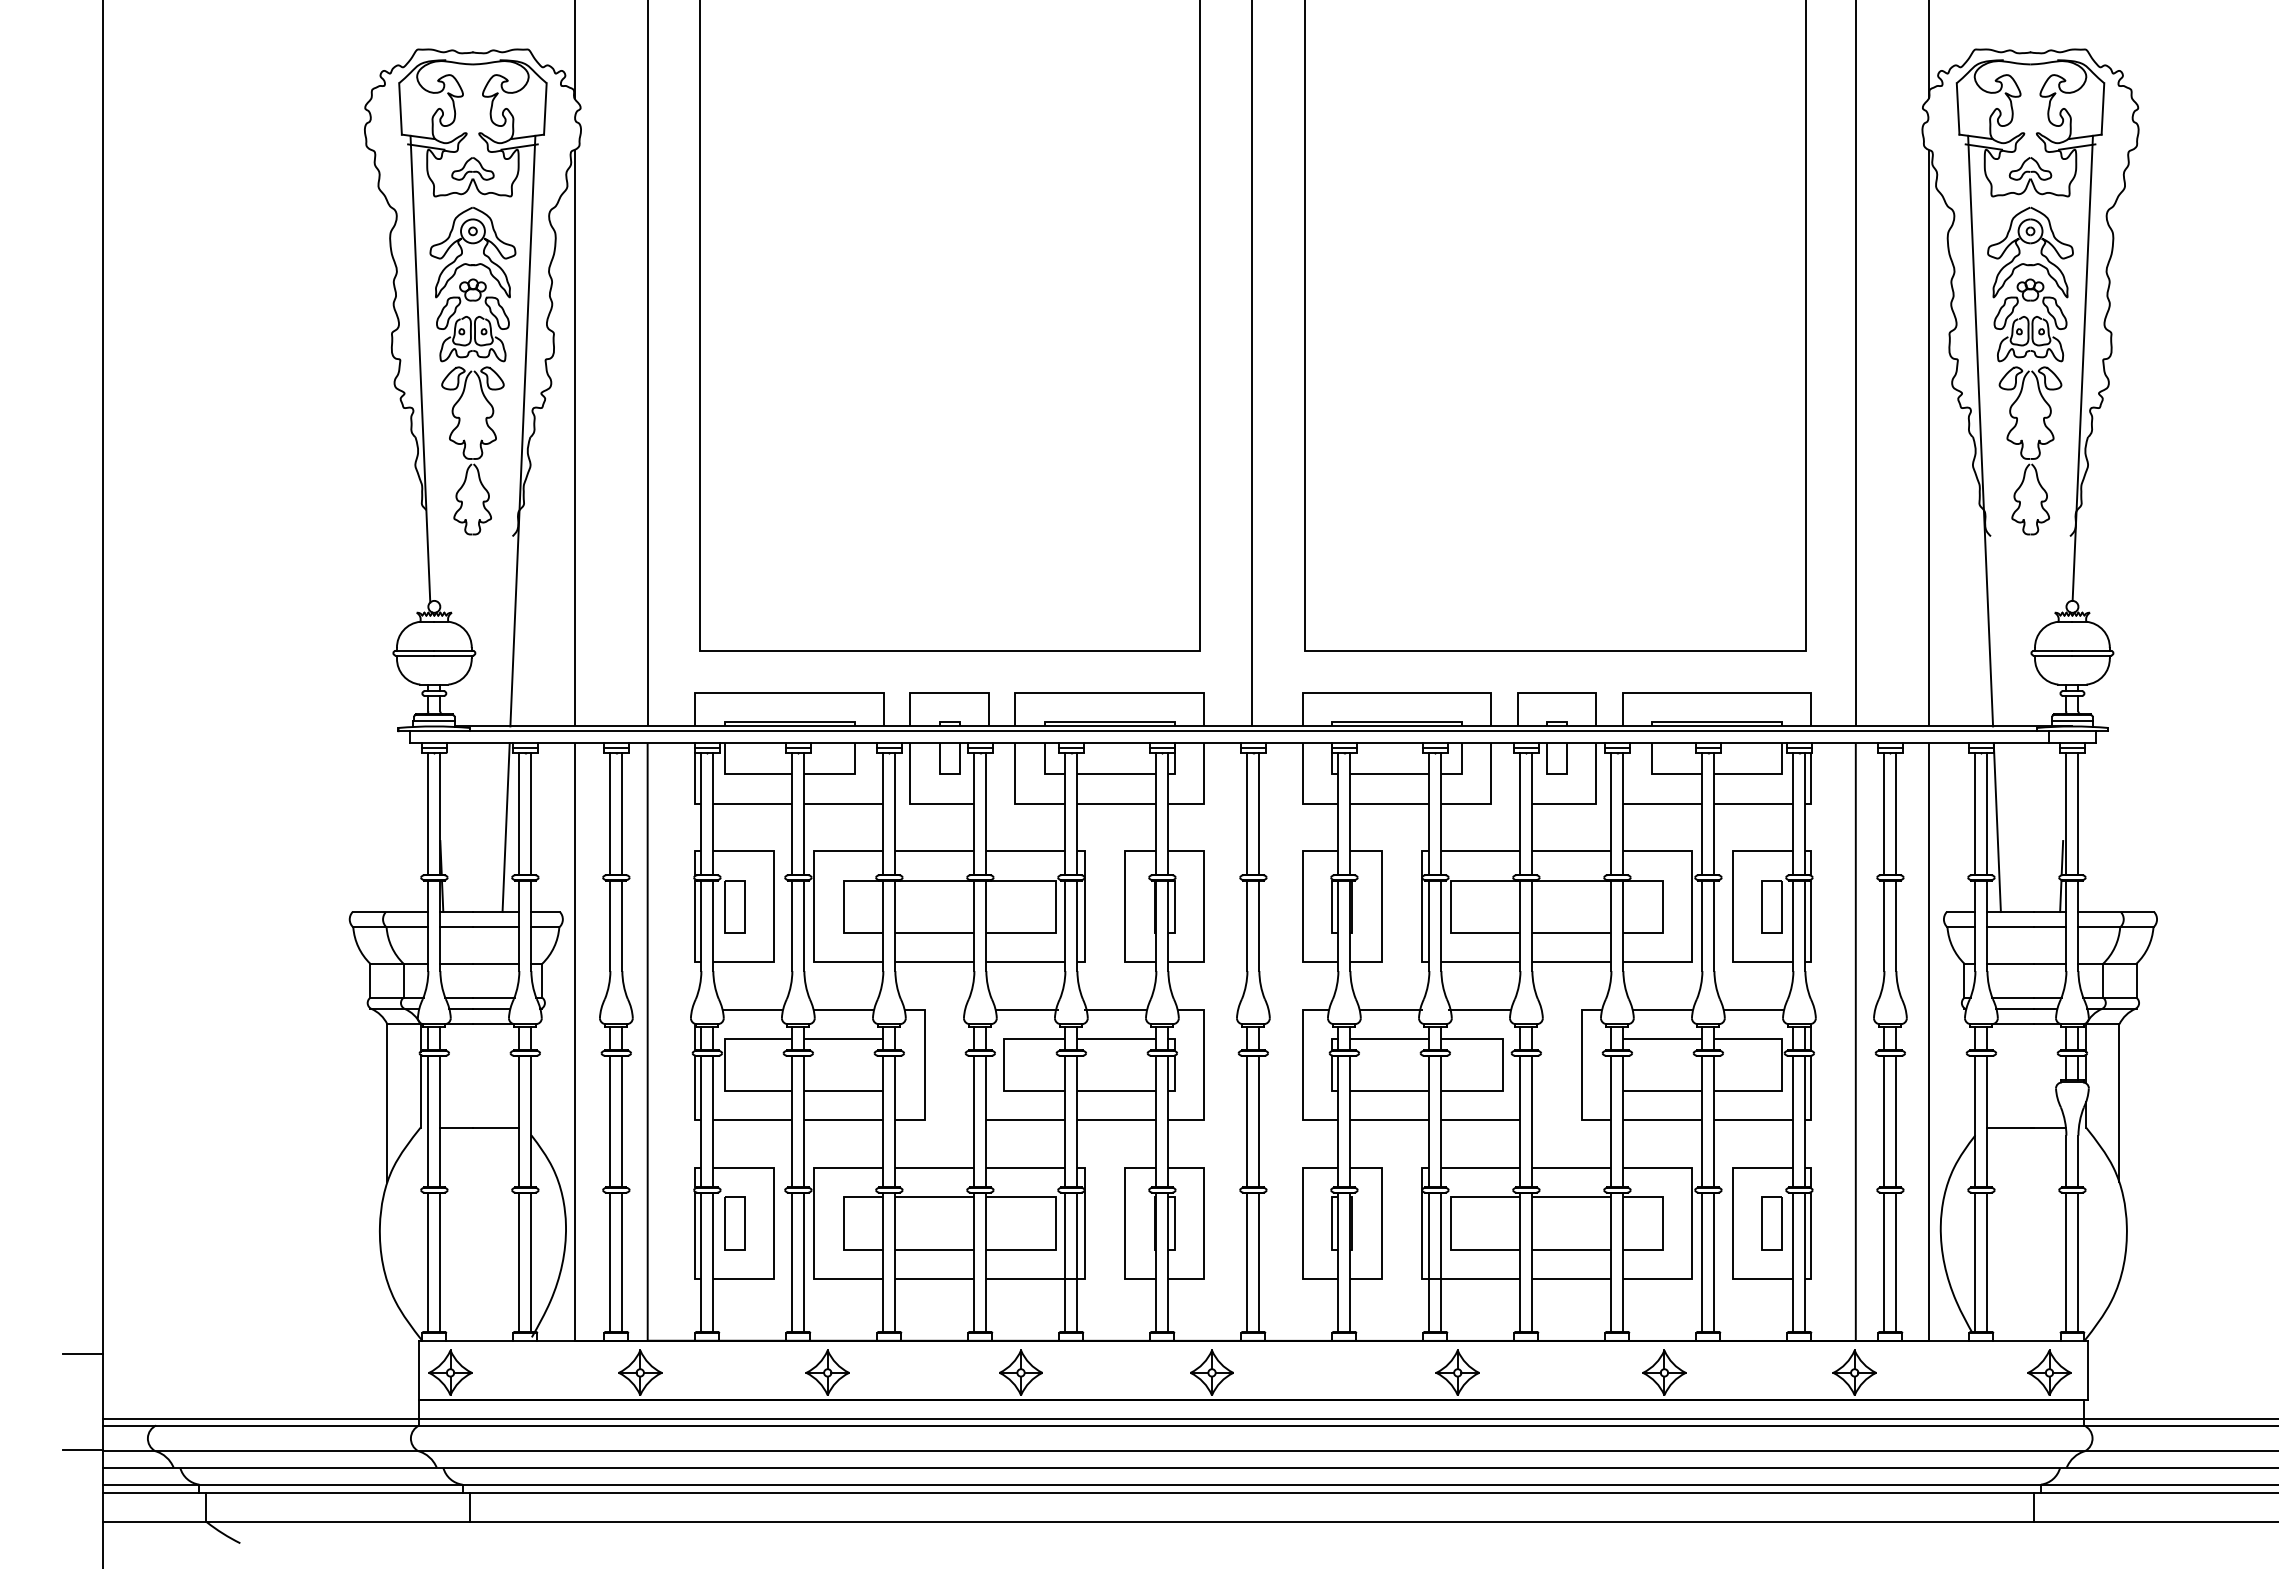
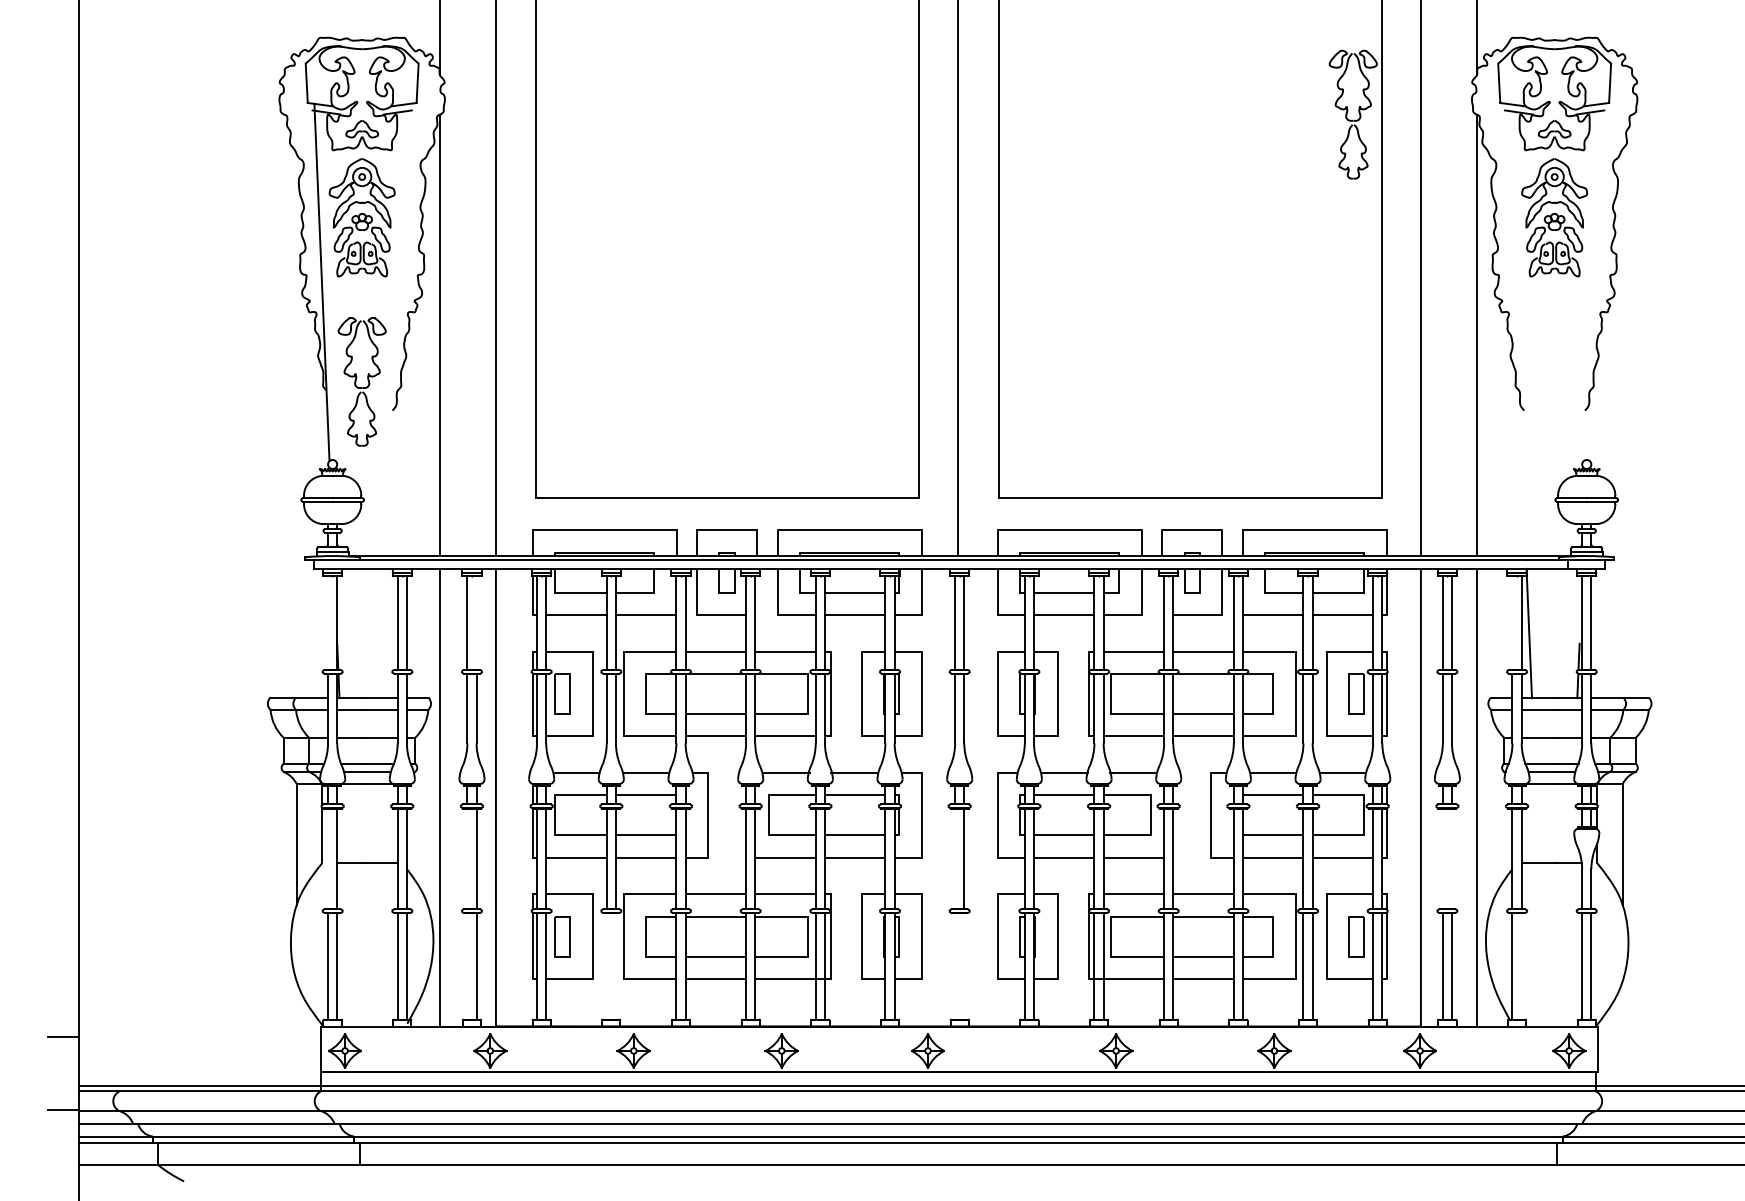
line: (2082, 367) -> (1594, 281), removed
line: (522, 430) -> (400, 329), removed
line: (1980, 430) -> (1516, 329), removed
part: (2023, 448) -> (1347, 112), moved
part: (472, 450) -> (361, 381), moved
line: (428, 813) -> (328, 622), removed
line: (622, 813) -> (476, 622), removed
line: (1975, 813) -> (1512, 622), removed
line: (505, 827) -> (387, 633), removed
line: (428, 1121) -> (328, 858), removed
line: (610, 1121) -> (467, 858), removed
line: (1247, 1121) -> (955, 858), removed
line: (1884, 1121) -> (1442, 858), removed
line: (1896, 1121) -> (1452, 858), removed
line: (610, 1262) -> (467, 966), removed
line: (792, 1262) -> (606, 966), removed
line: (804, 1262) -> (616, 966), removed
line: (1247, 1262) -> (955, 966), removed
line: (1259, 1262) -> (964, 966), removed
line: (1987, 1262) -> (1521, 966), removed

